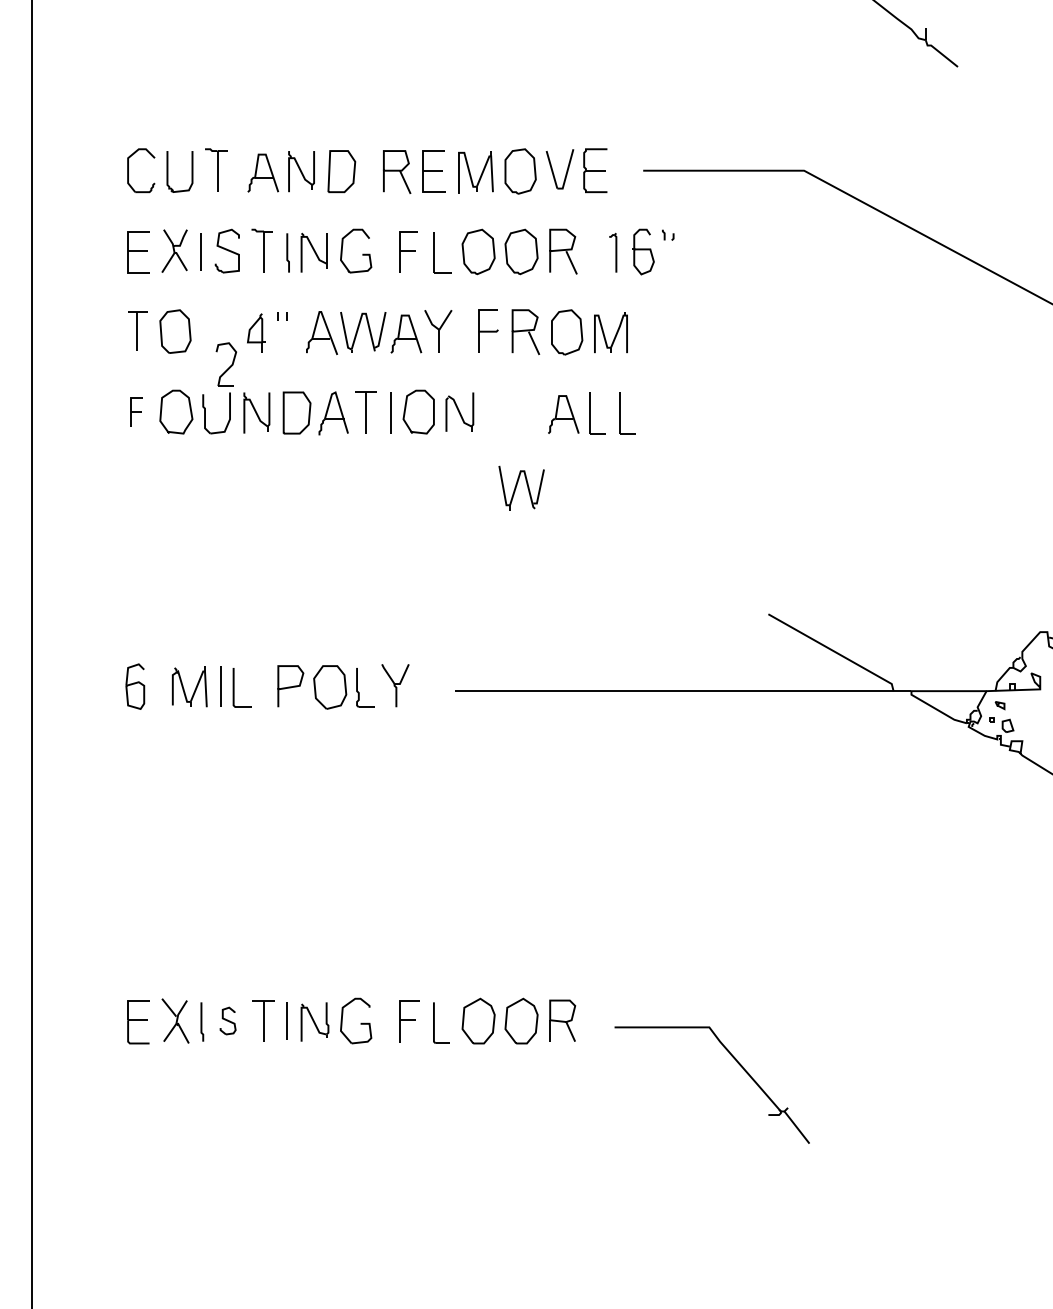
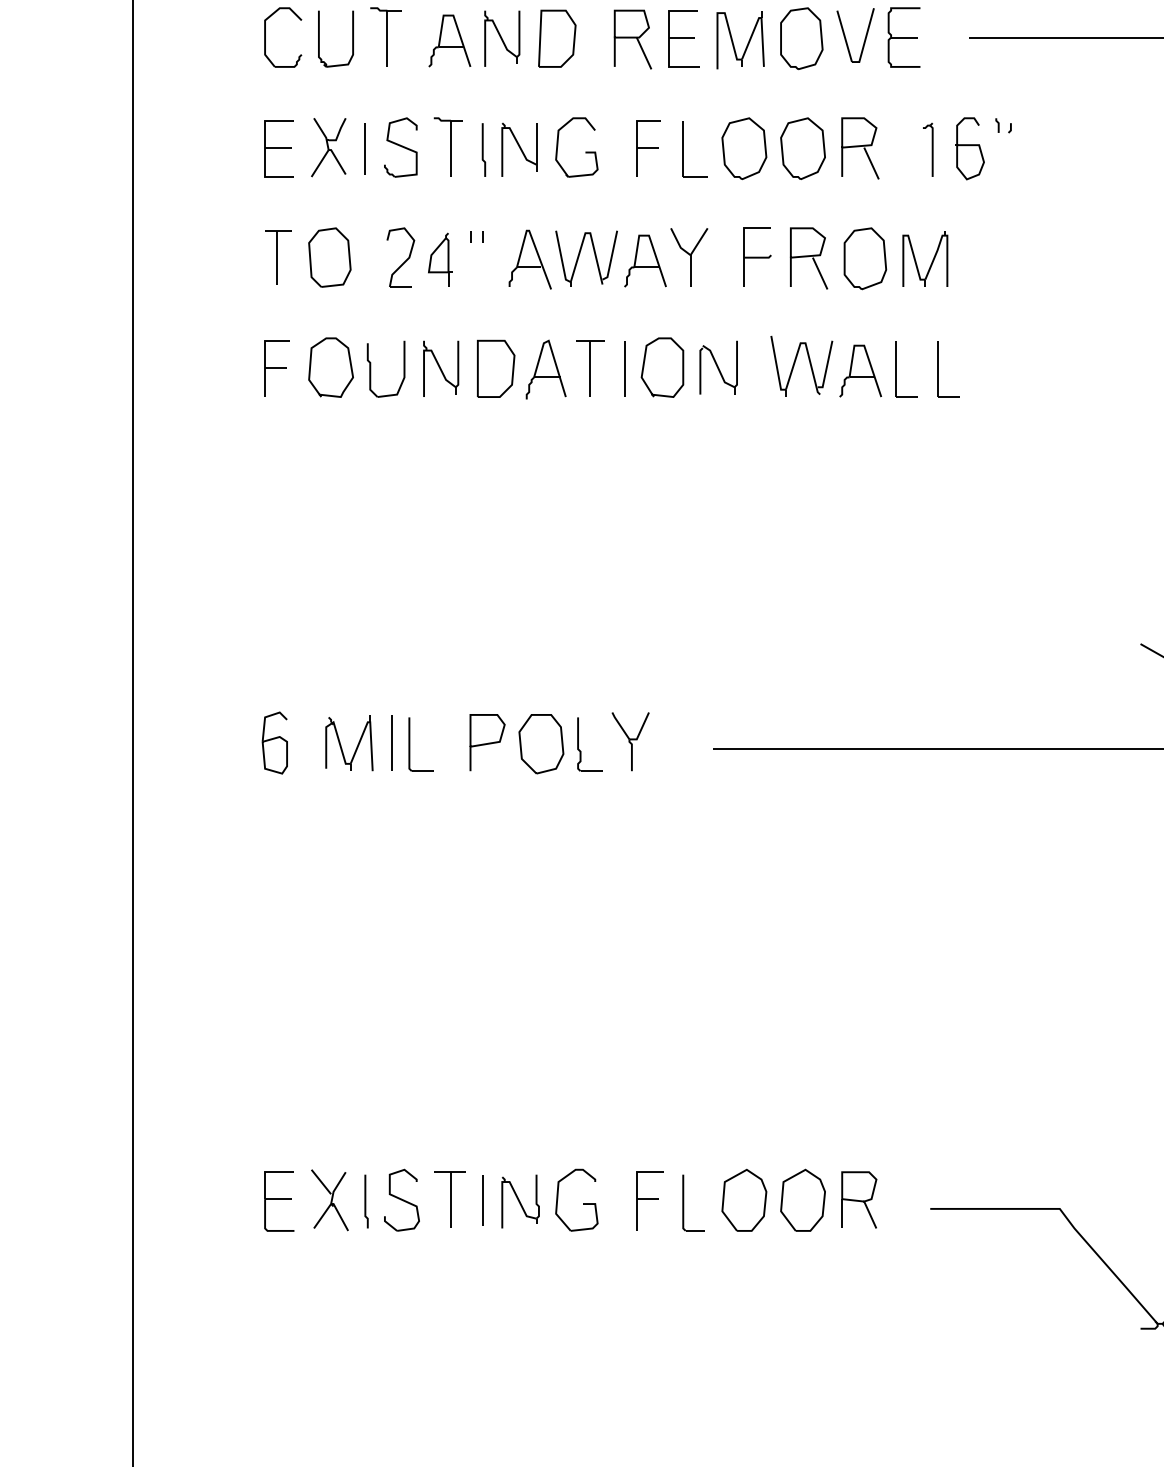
part: (225, 364) -> (399, 257), moved
part: (136, 412) -> (276, 368), size x1.43
part: (521, 487) -> (801, 365), moved
part: (227, 1020) -> (400, 1199), size x1.67

